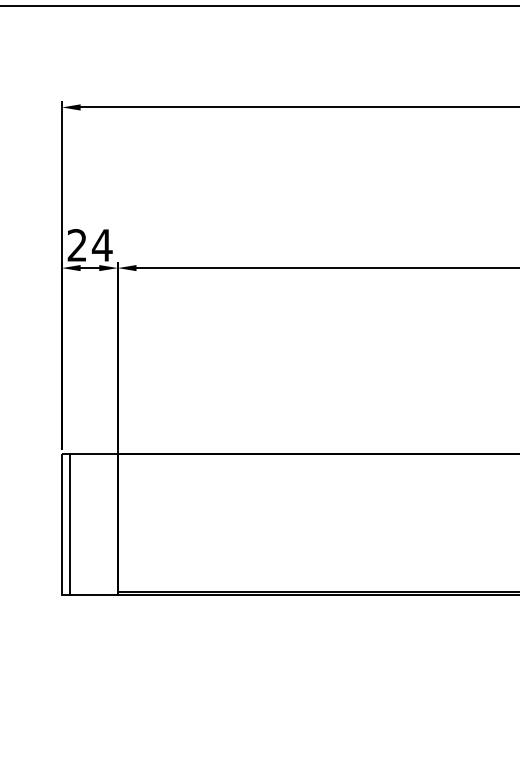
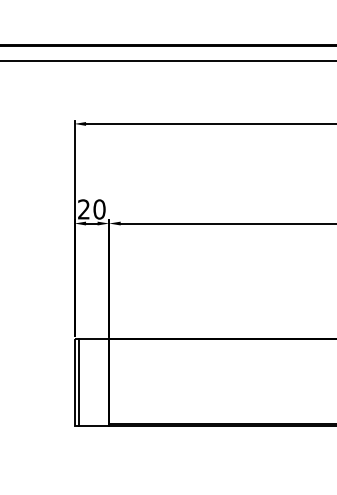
text: (102, 245) -> (99, 209), 24 -> 20

